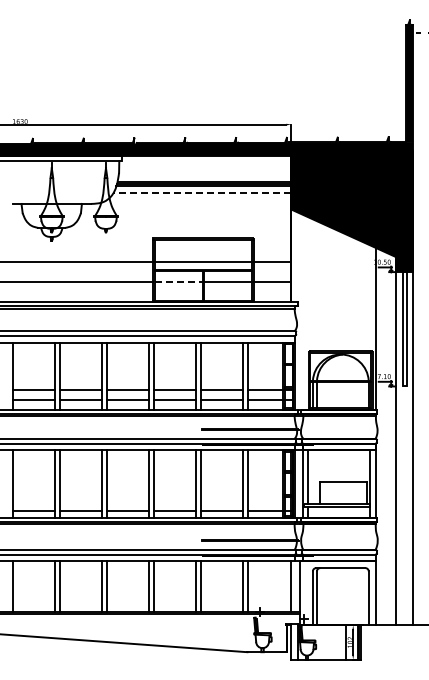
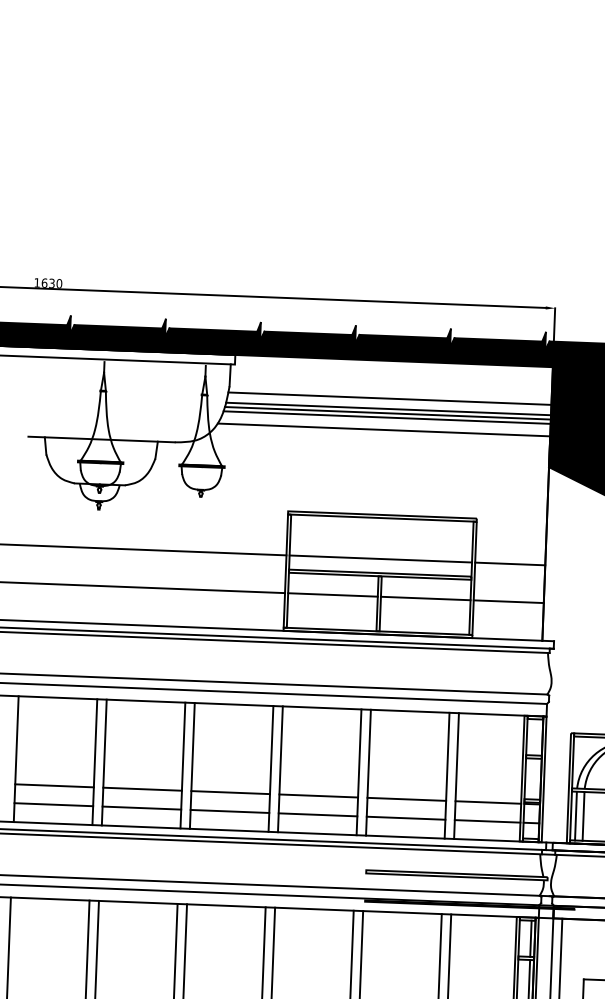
line: (204, 176) -> (389, 399), added
line: (202, 193) -> (384, 430), dashed -> solid
line: (178, 282) -> (332, 595), dashed -> solid

